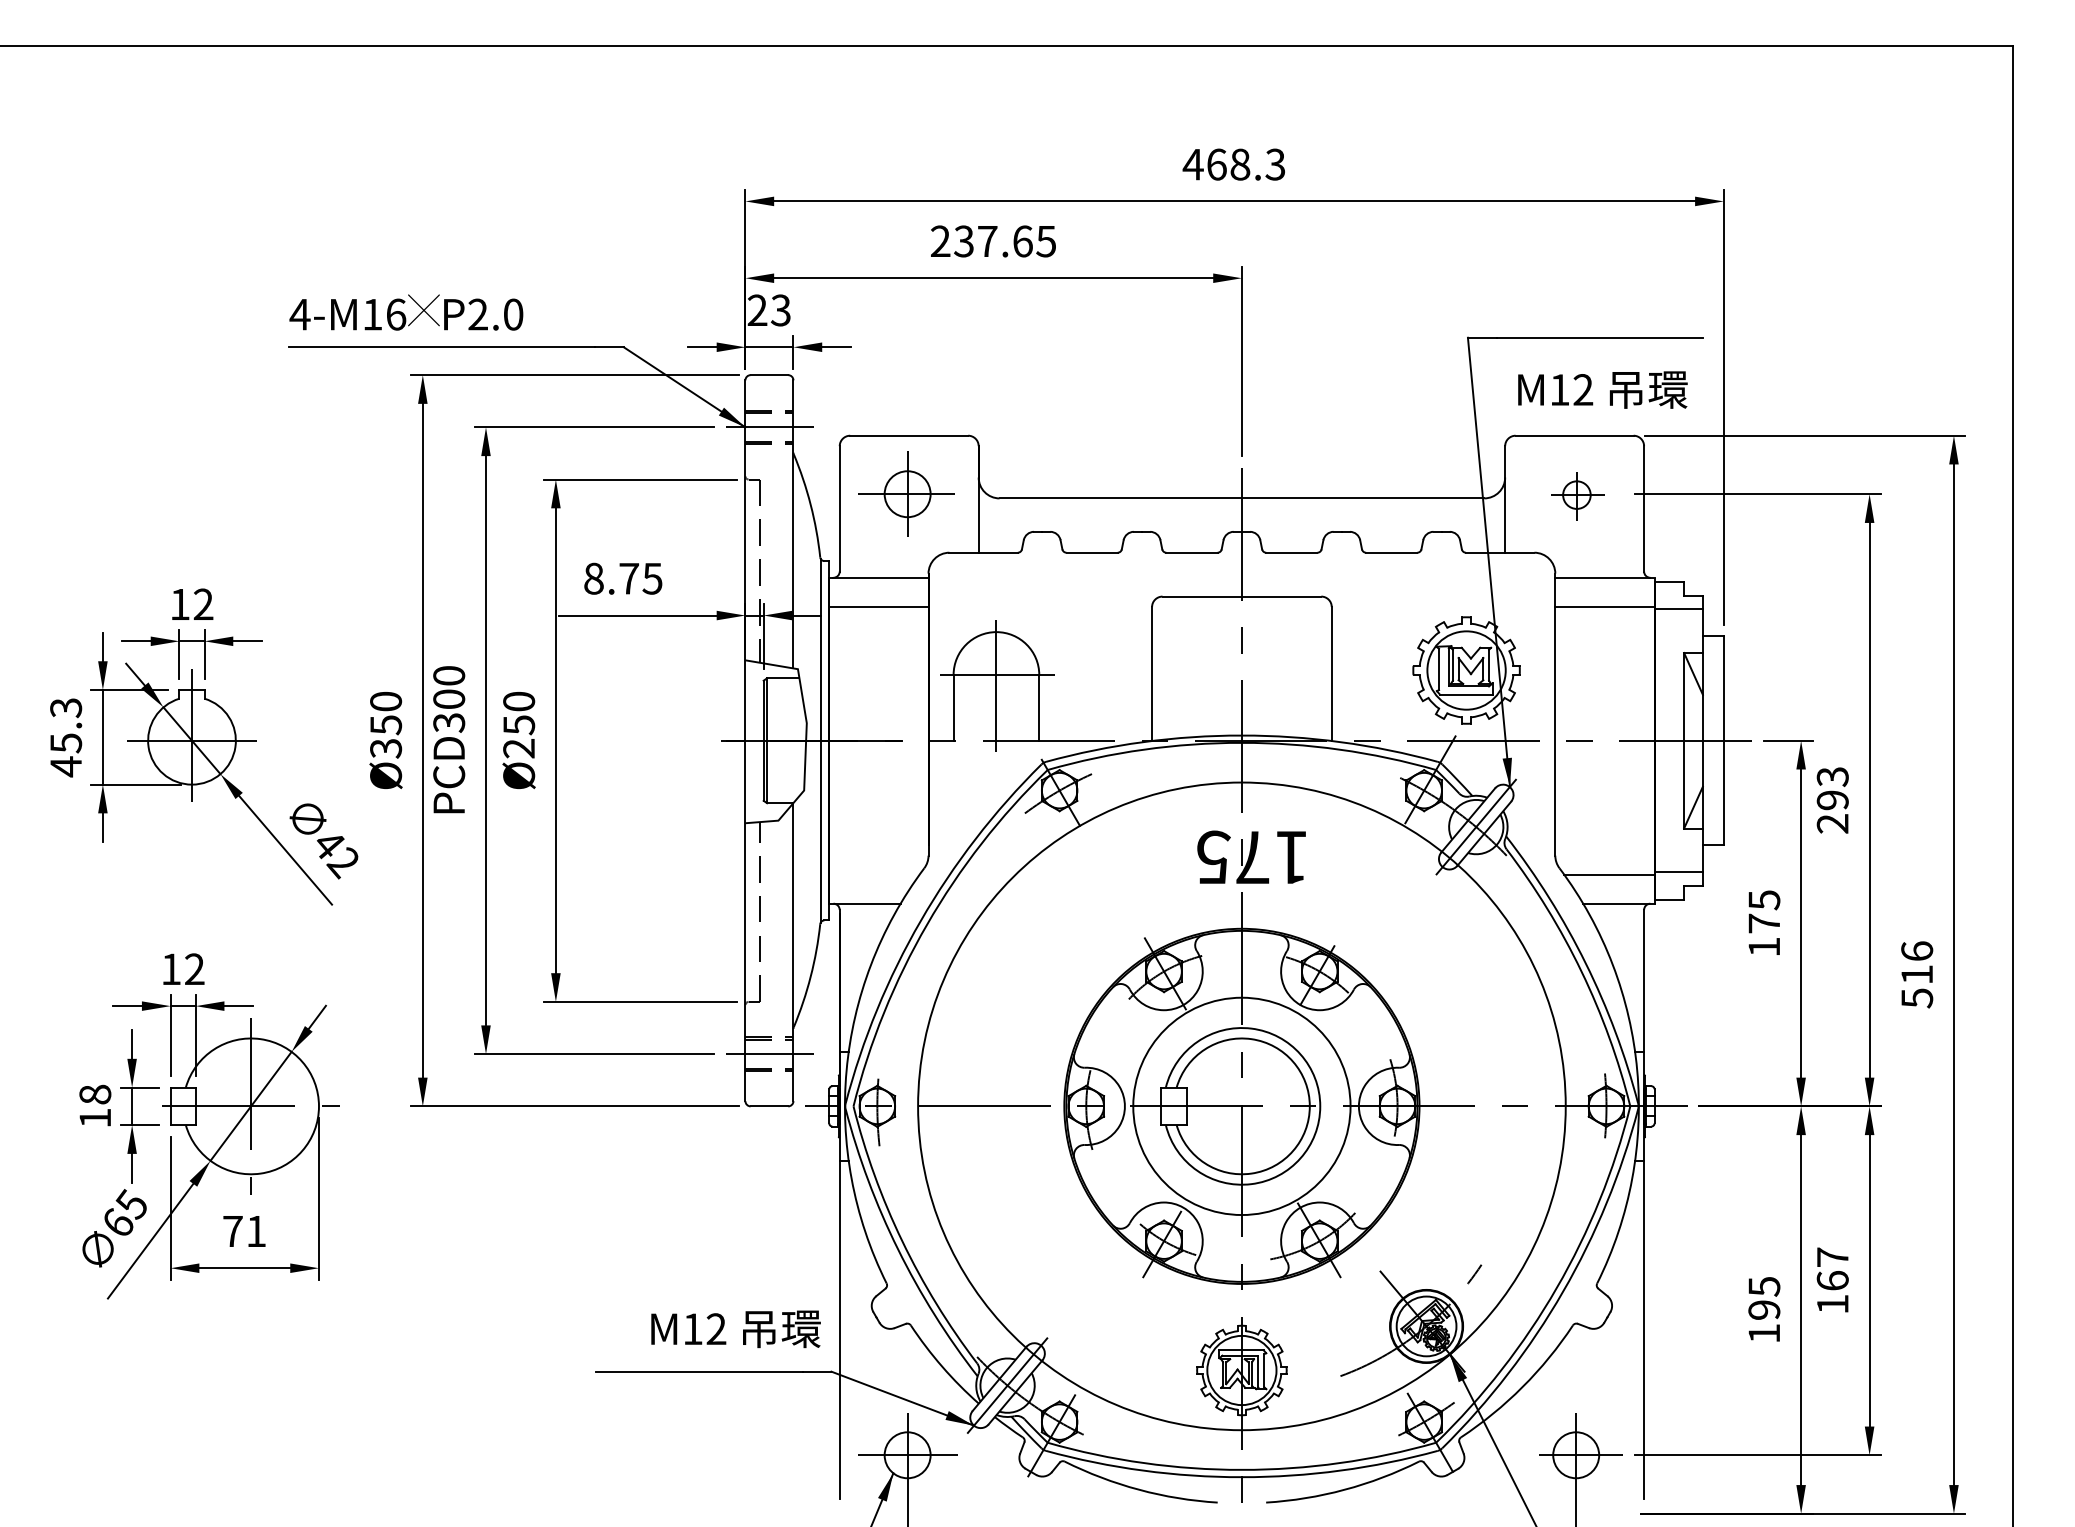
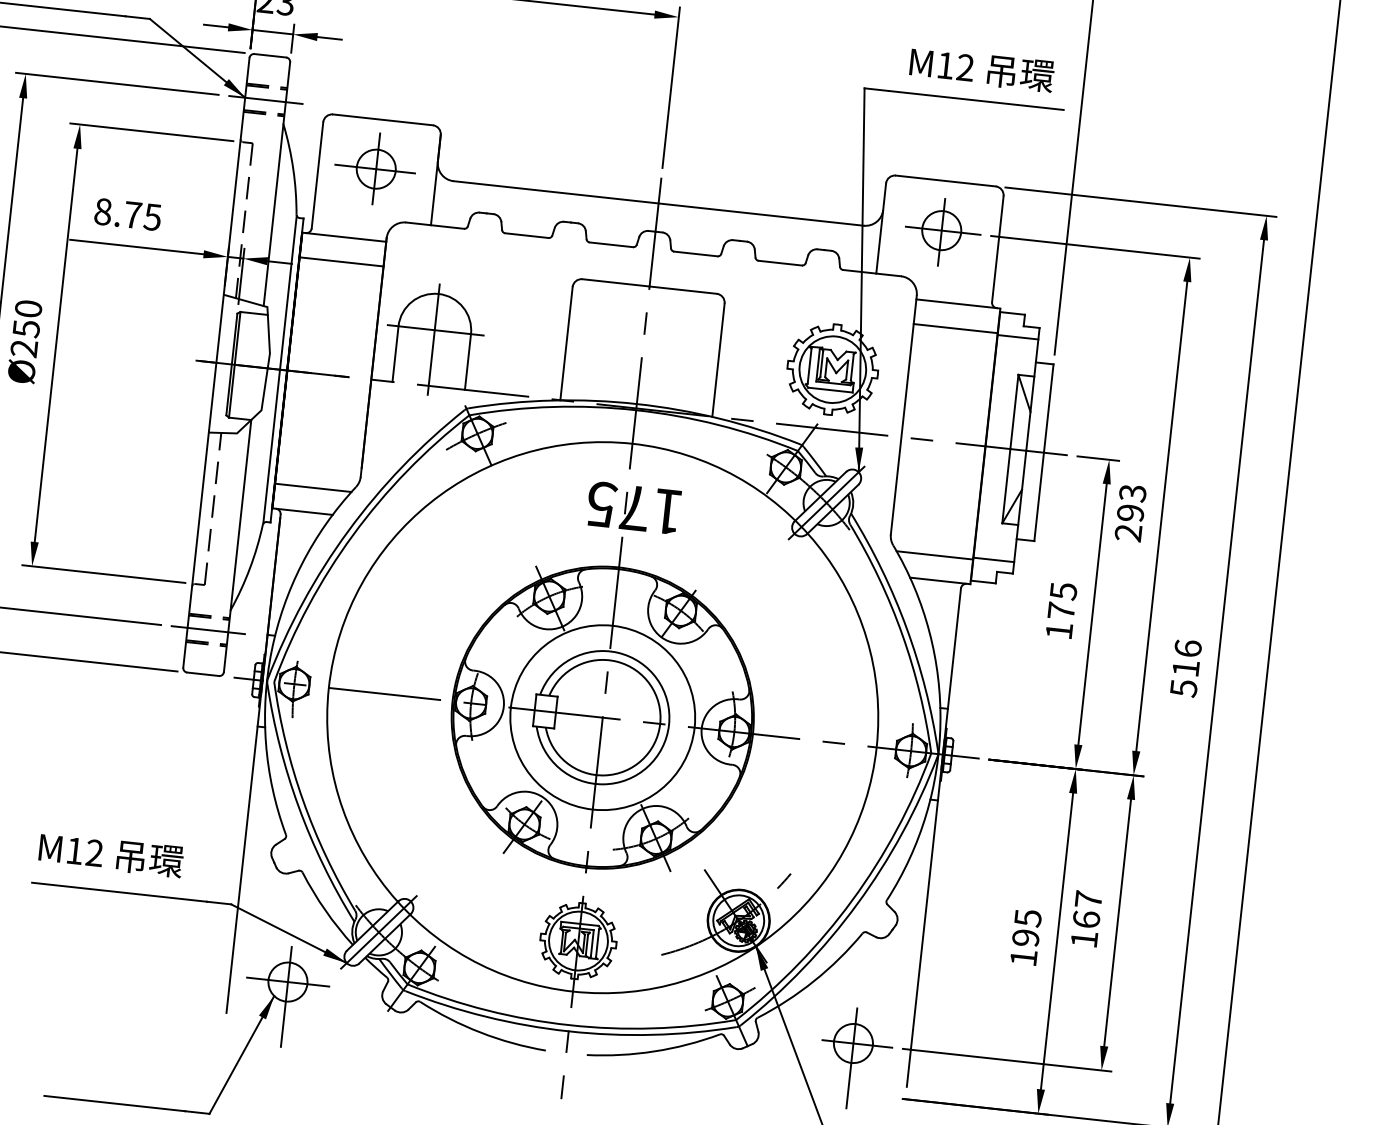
text: (1602, 389) -> (981, 69), moved
part: (1577, 496) -> (942, 232), size x1.67
line: (874, 874) -> (313, 487), added
text: (735, 1329) -> (110, 855), moved

